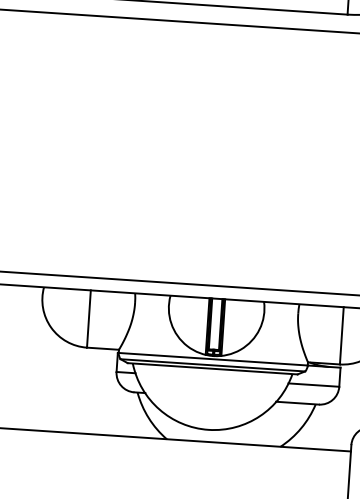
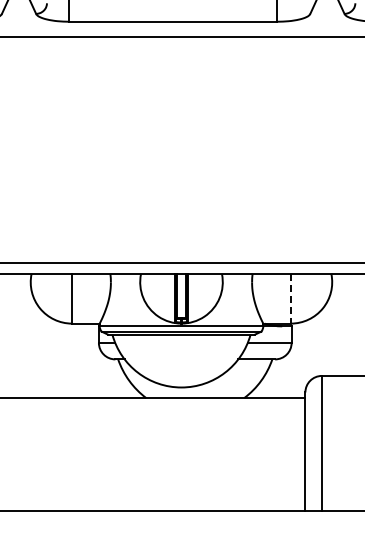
line: (341, 335) -> (290, 298), solid -> dashed

